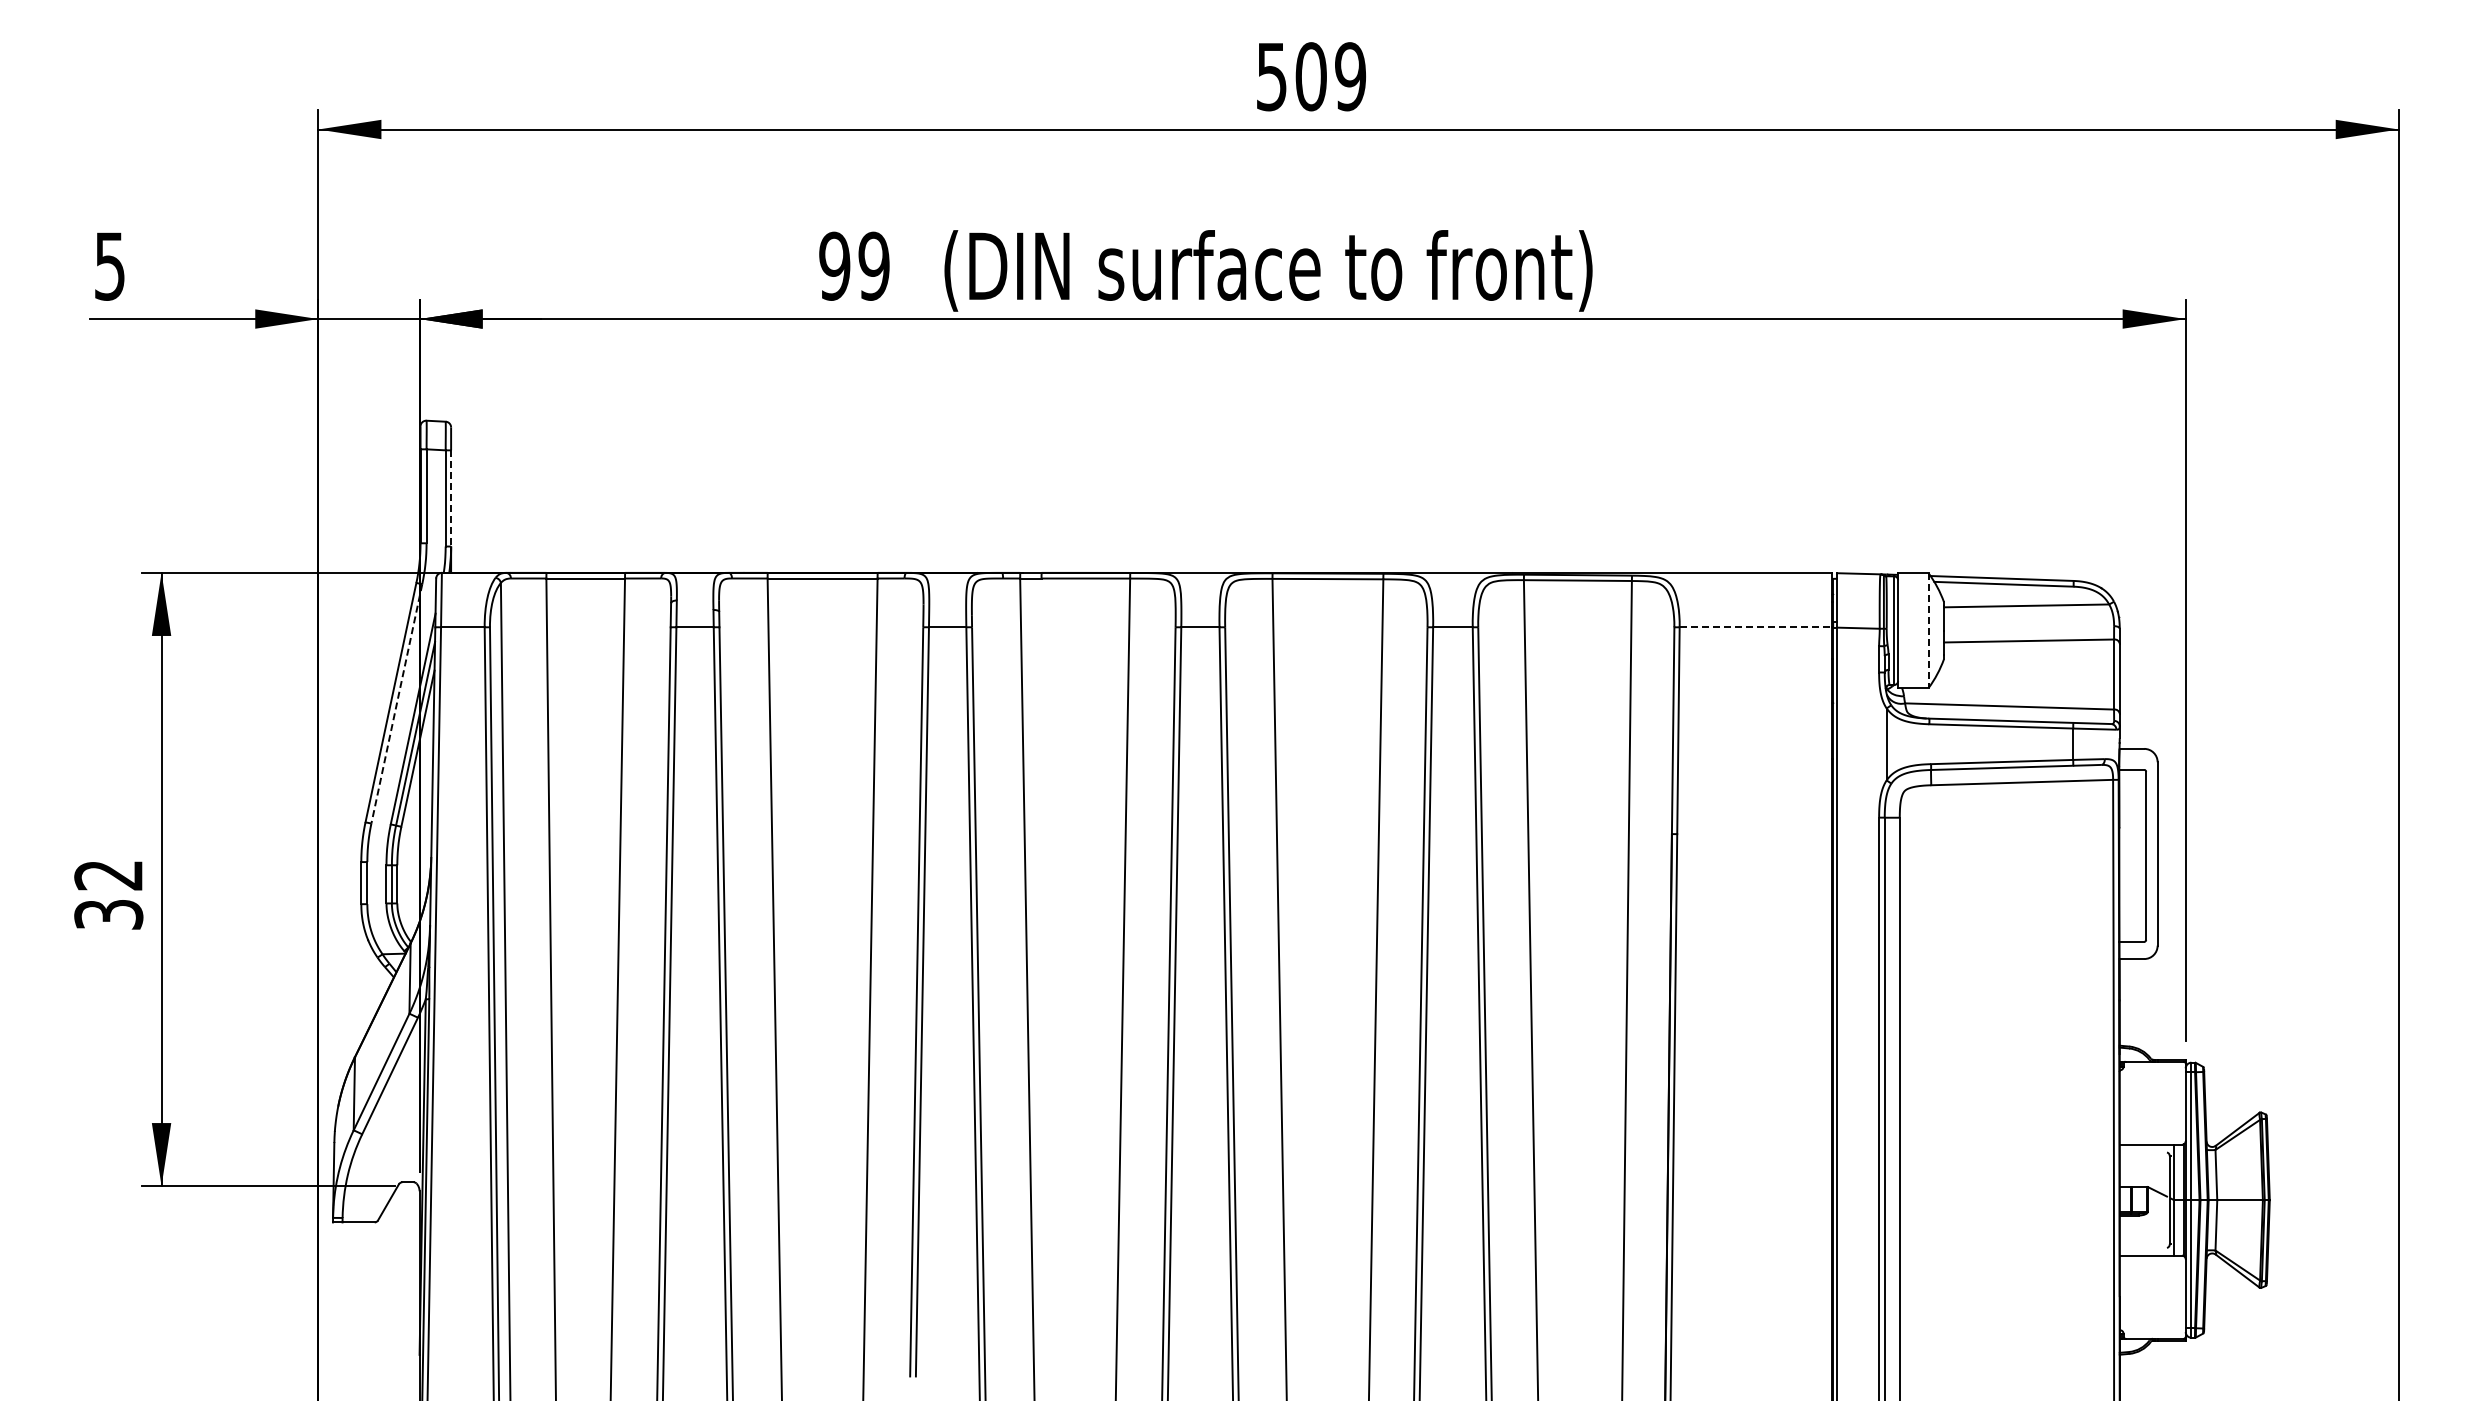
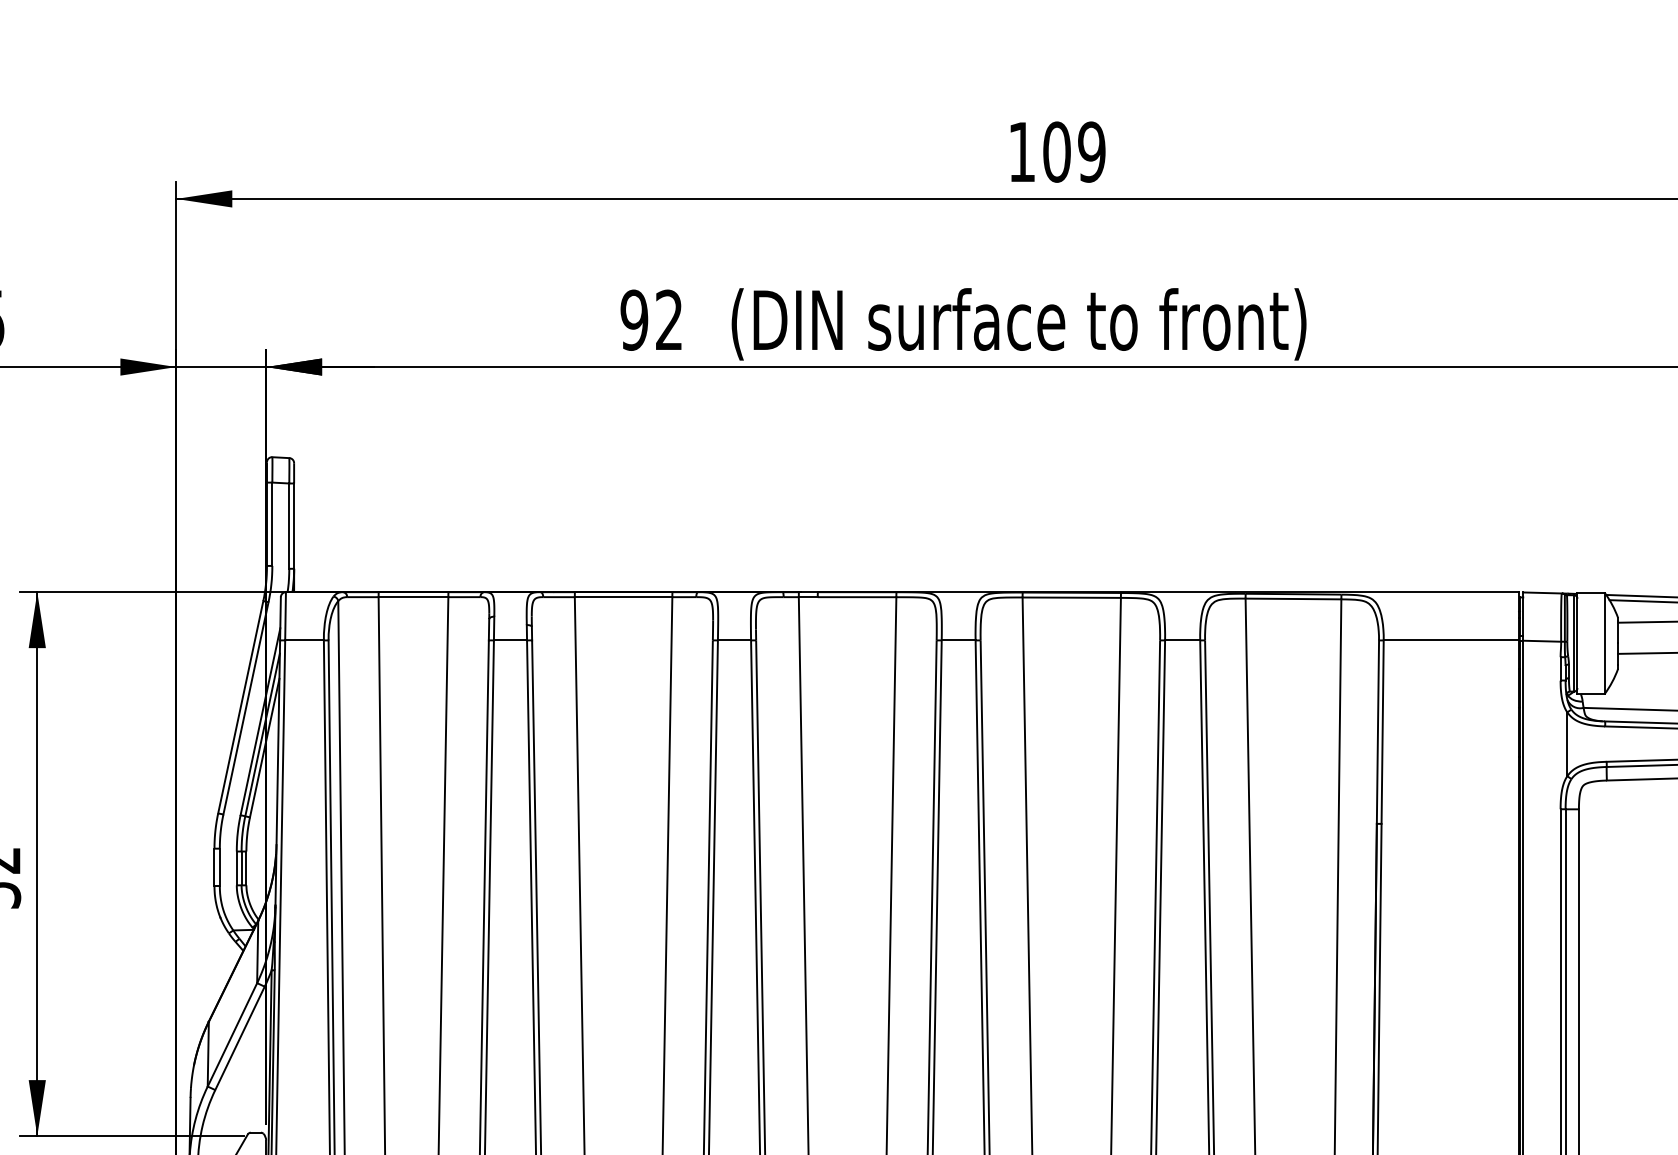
text: (1271, 77) -> (1021, 152), 509 -> 109
text: (873, 265) -> (668, 319), 99 -> 92
line: (451, 498) -> (294, 526), dashed -> solid
line: (1756, 627) -> (1451, 640), dashed -> solid
line: (1928, 631) -> (1604, 644), dashed -> solid
line: (396, 704) -> (245, 708), dashed -> solid

